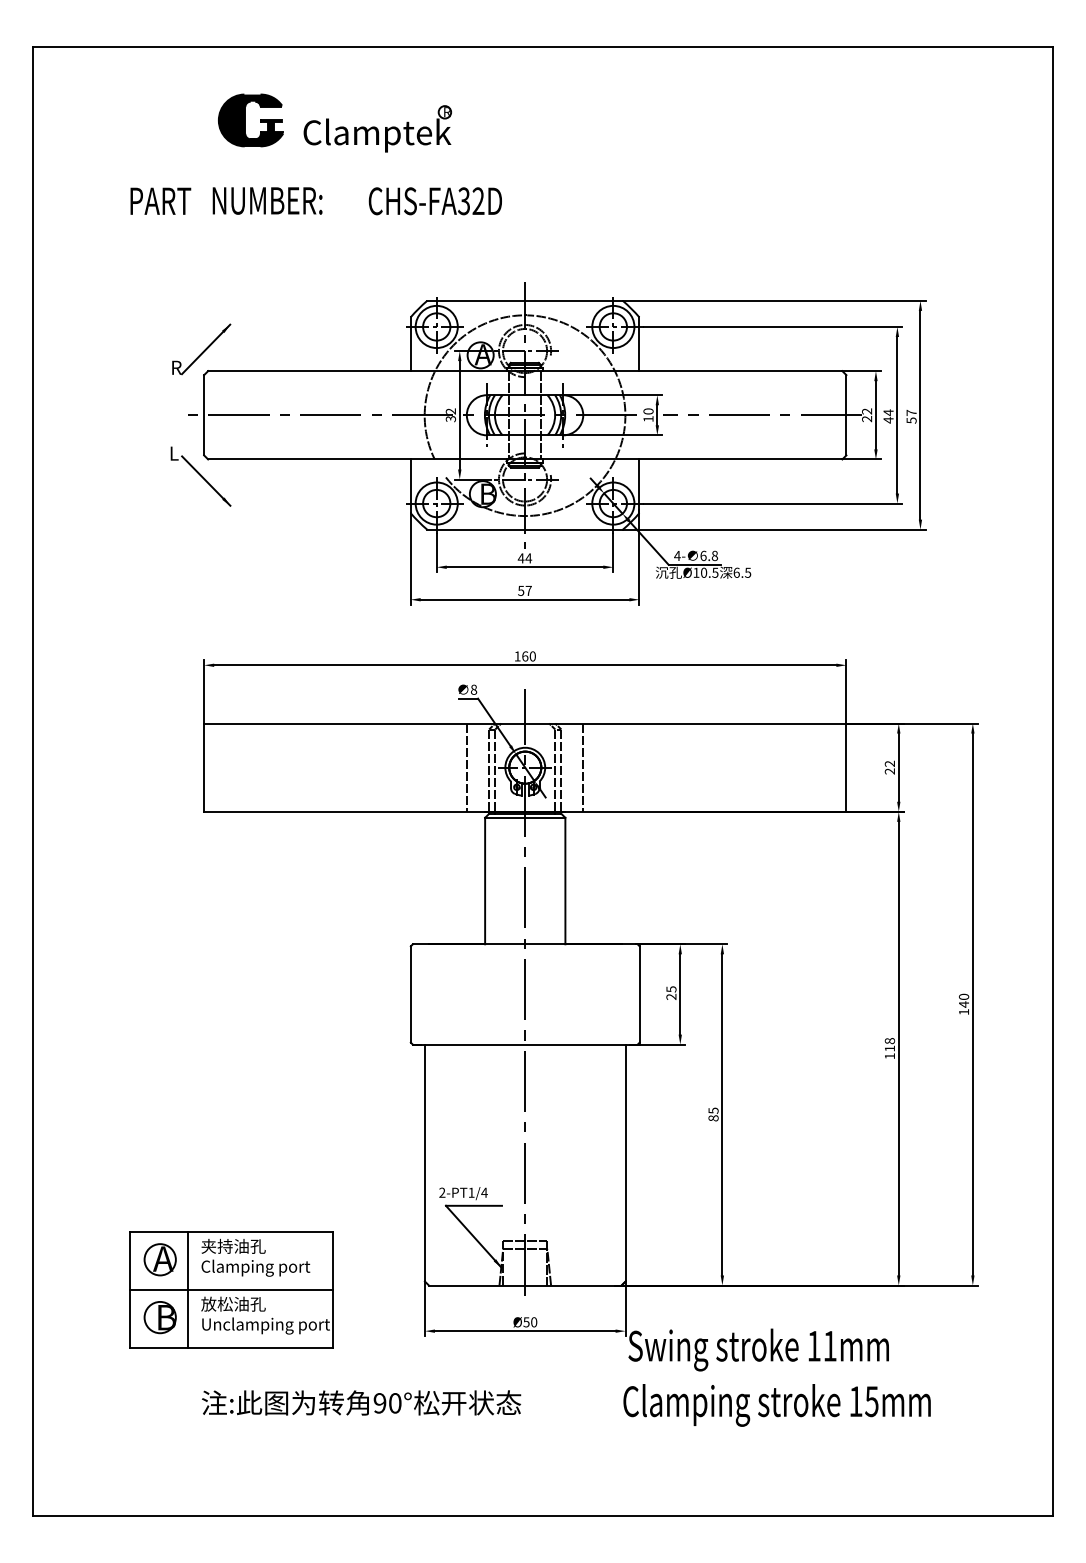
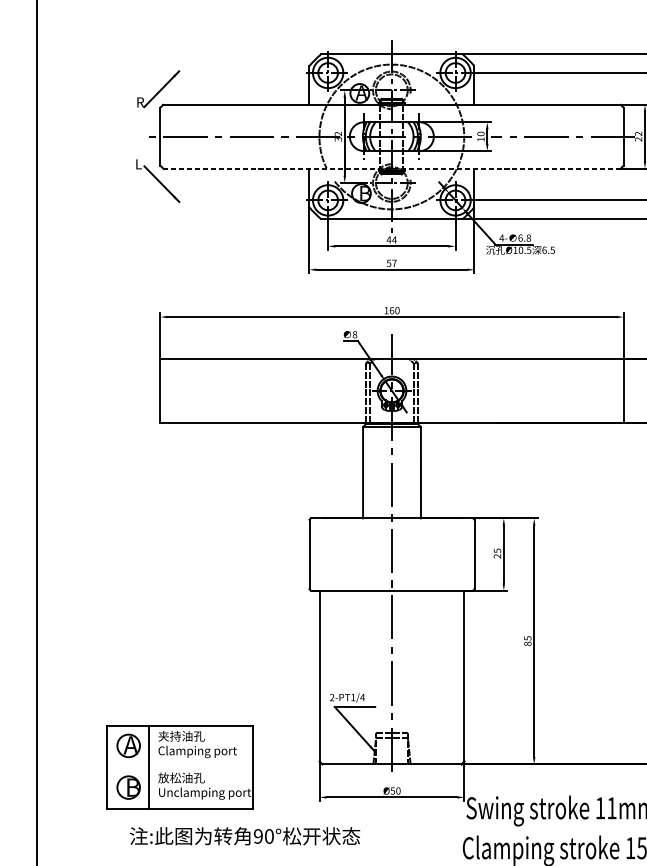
line: (525, 459) -> (392, 168), solid -> dashed
line: (467, 767) -> (350, 390), removed
line: (583, 767) -> (434, 390), removed
line: (230, 1289) -> (179, 767), removed
text: (361, 1402) -> (245, 835), moved

